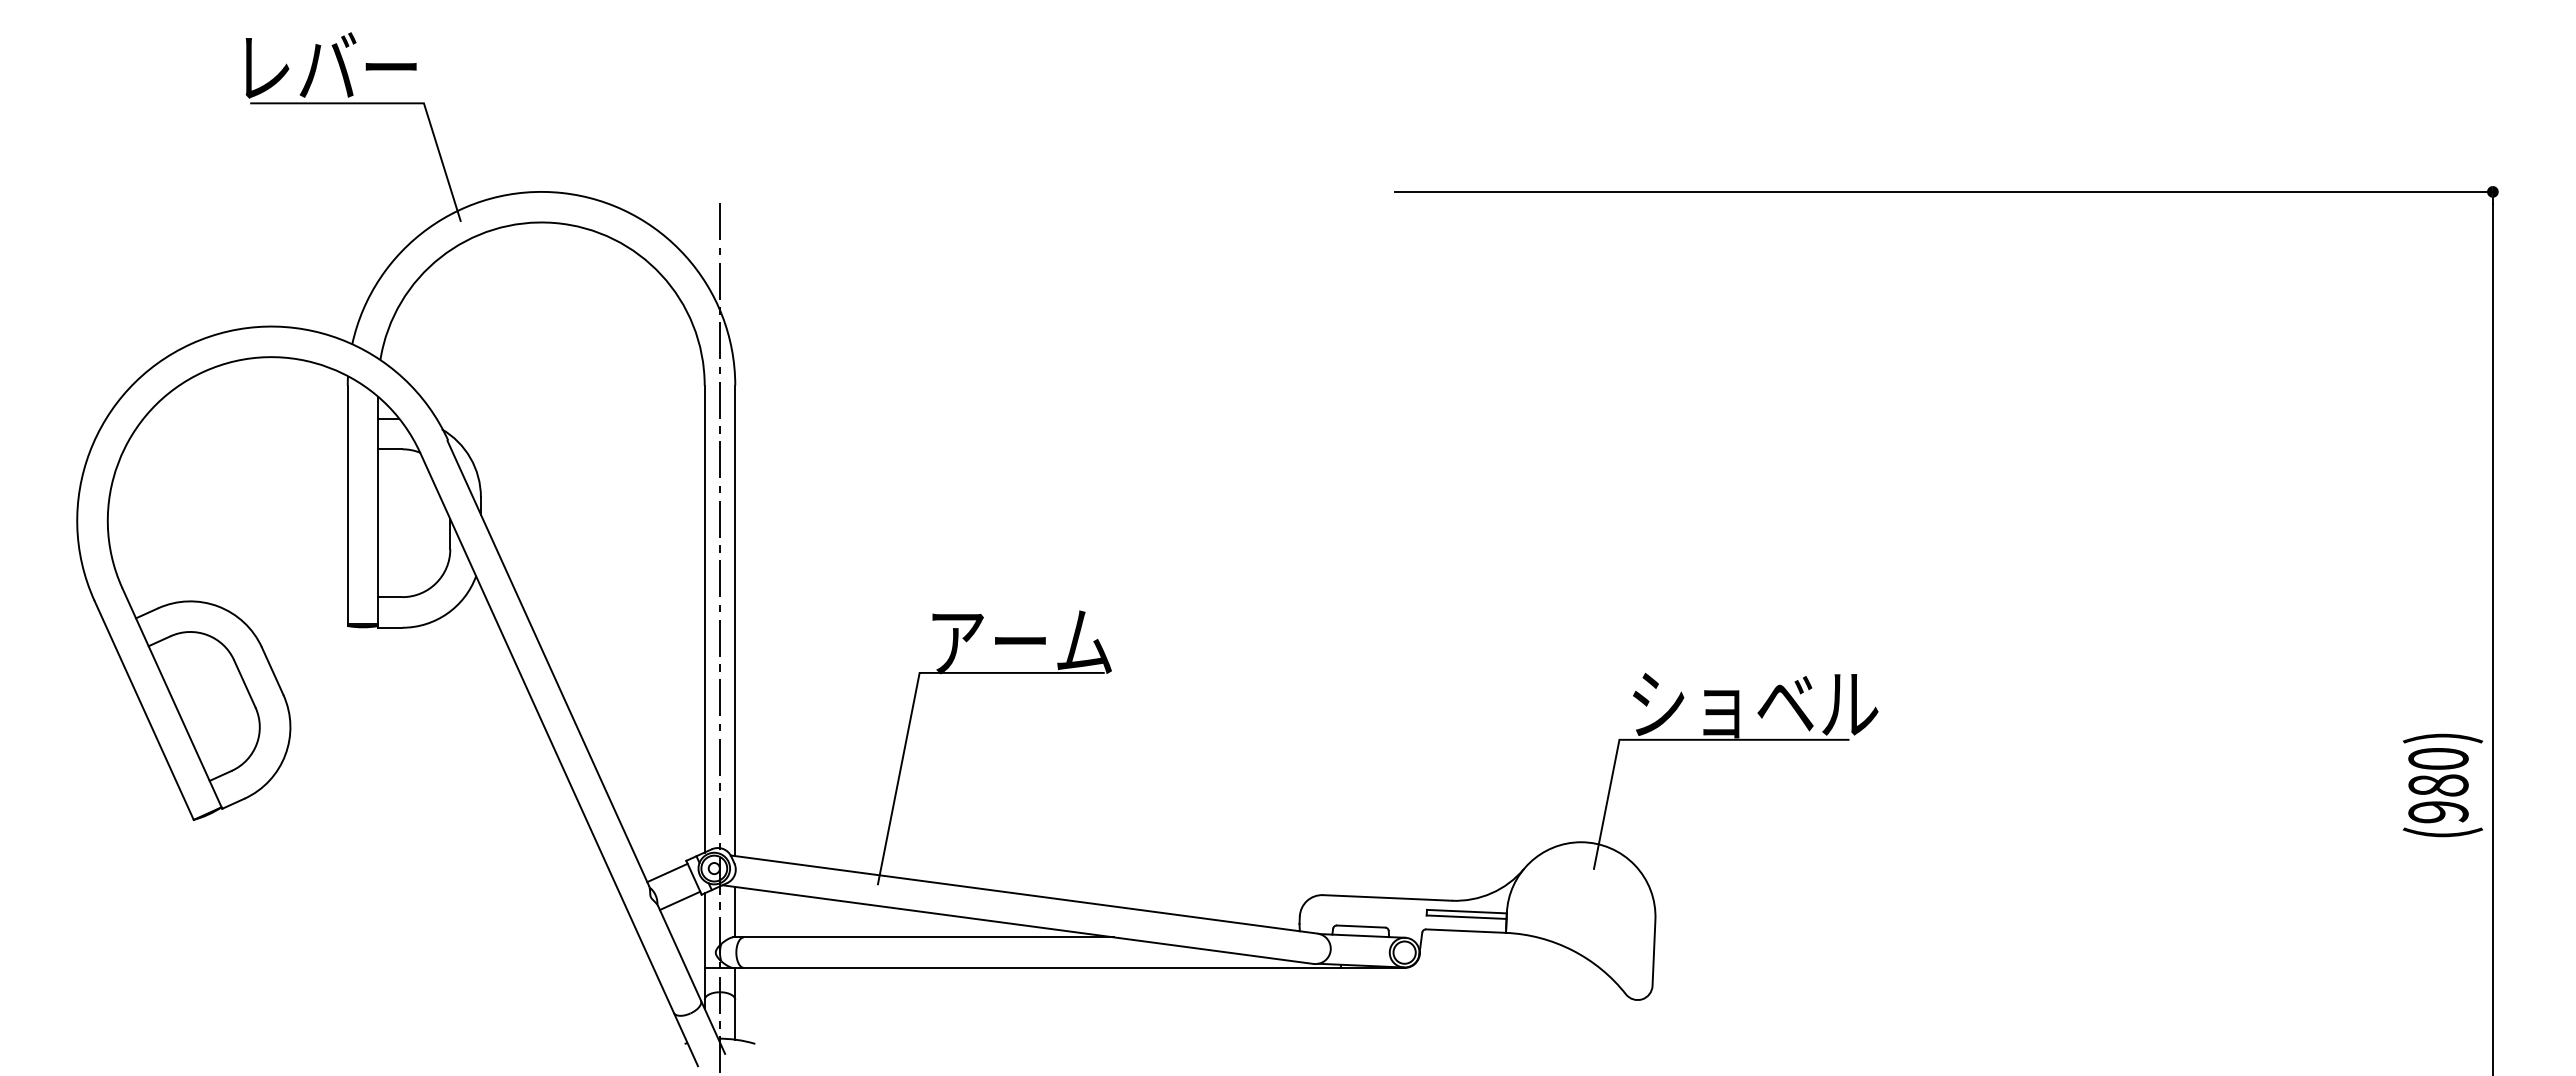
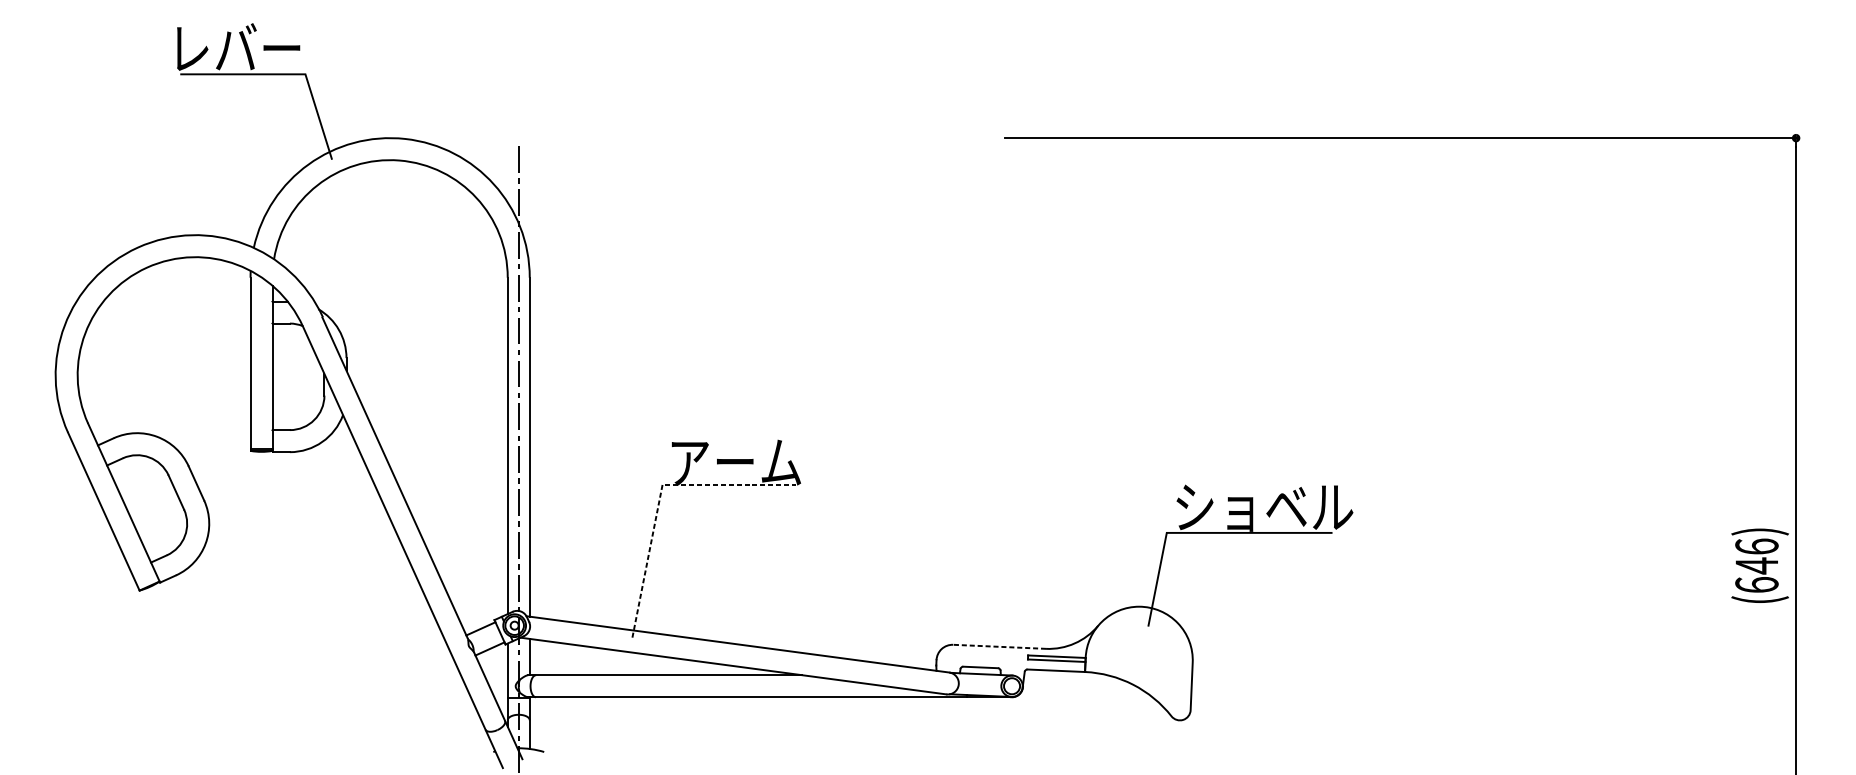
line: (916, 687) -> (660, 495), solid -> dashed
text: (2438, 785) -> (1756, 565), (980) -> (646)
line: (1386, 897) -> (998, 646), solid -> dashed

